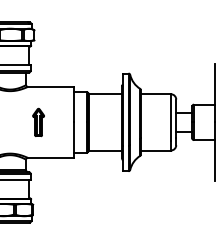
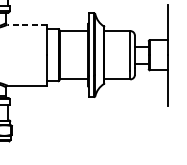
line: (50, 86) -> (26, 24), solid -> dashed
part: (38, 122) -> (16, 55), removed

